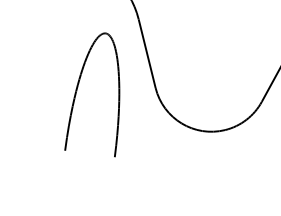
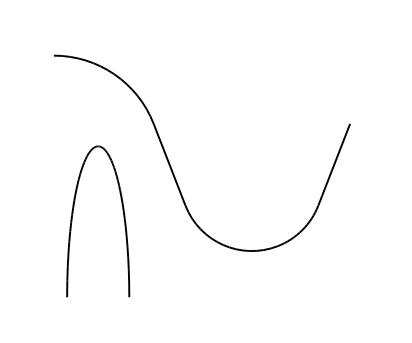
part: (118, 94) -> (123, 219), moved

